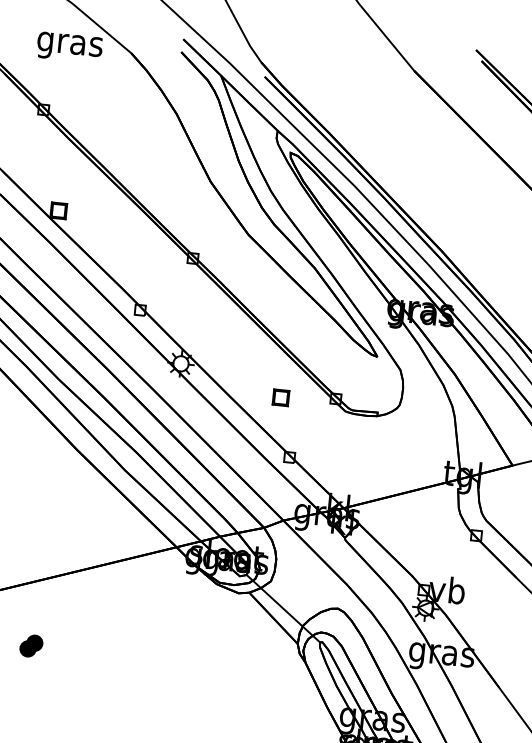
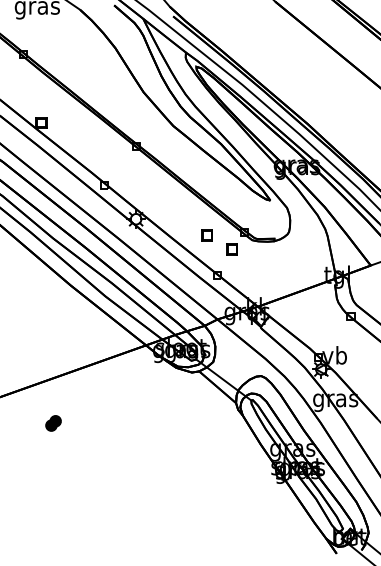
part: (314, 421) -> (231, 249), added

